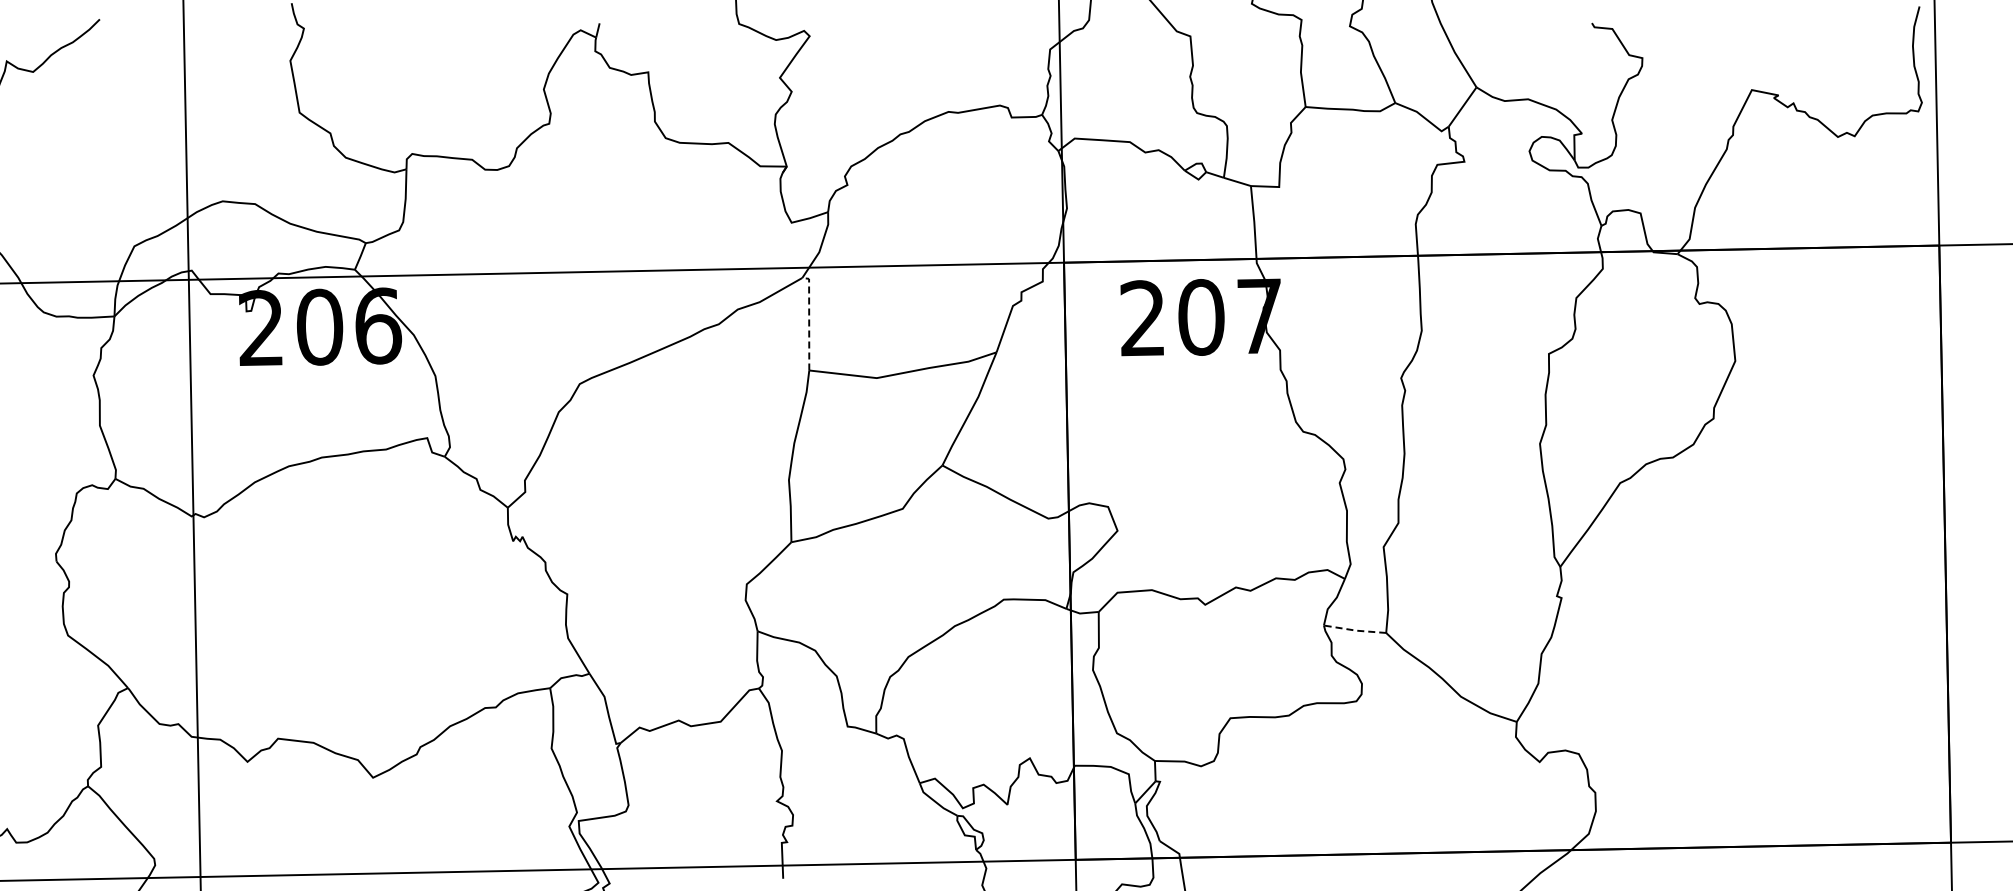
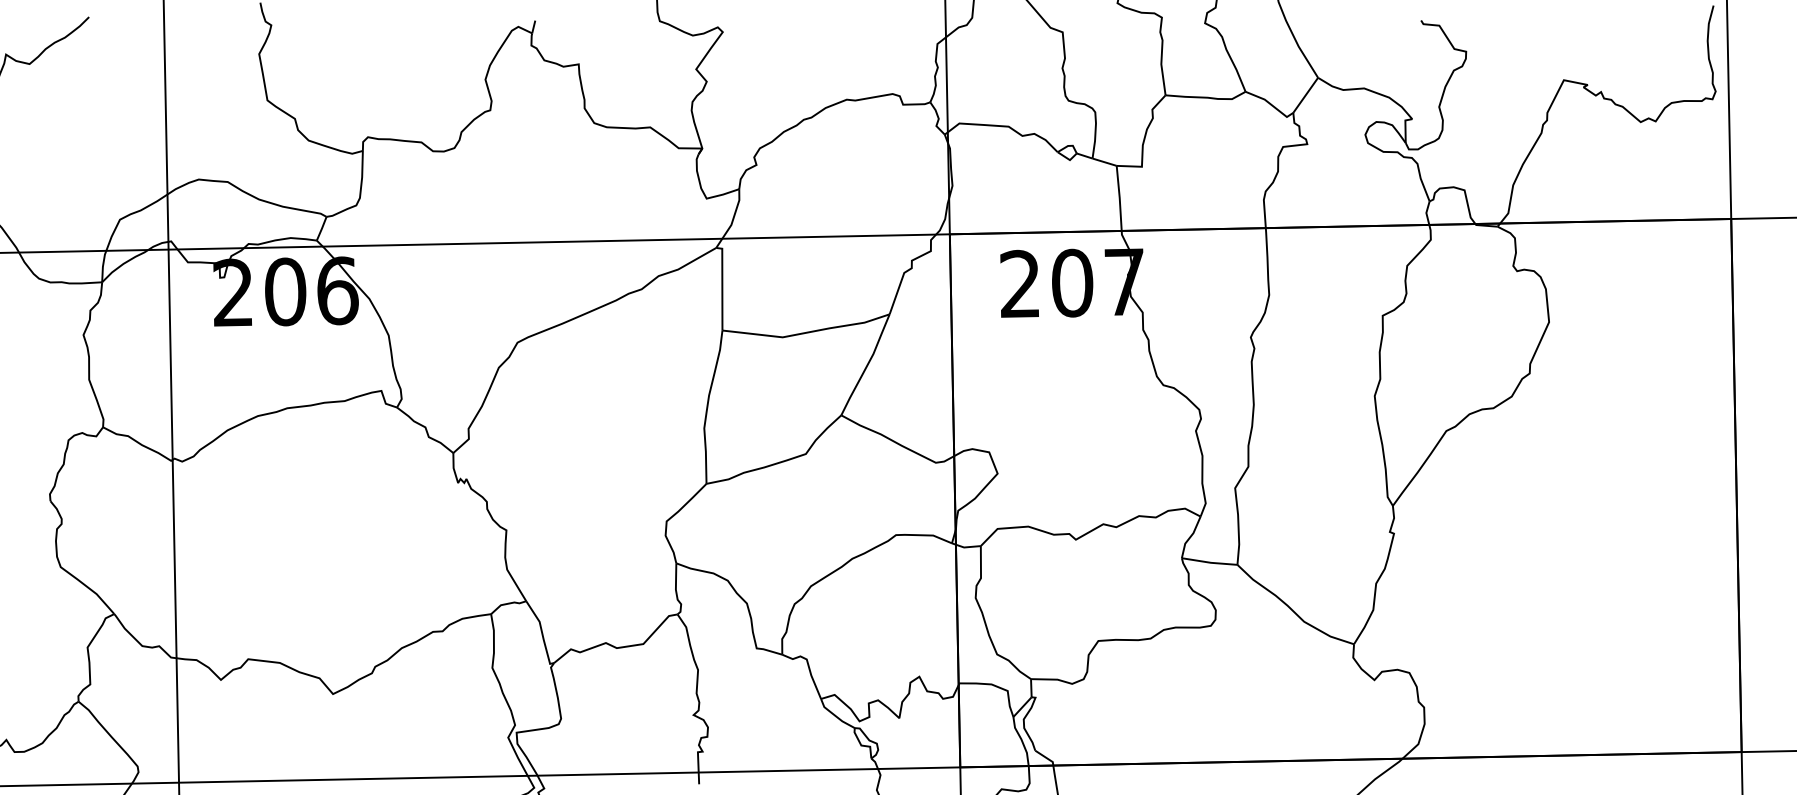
line: (809, 320) -> (722, 285), dashed -> solid
line: (1355, 630) -> (1210, 562), dashed -> solid

